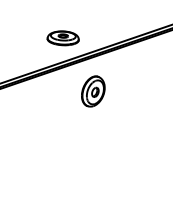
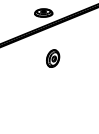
part: (94, 91) -> (53, 58), moved

